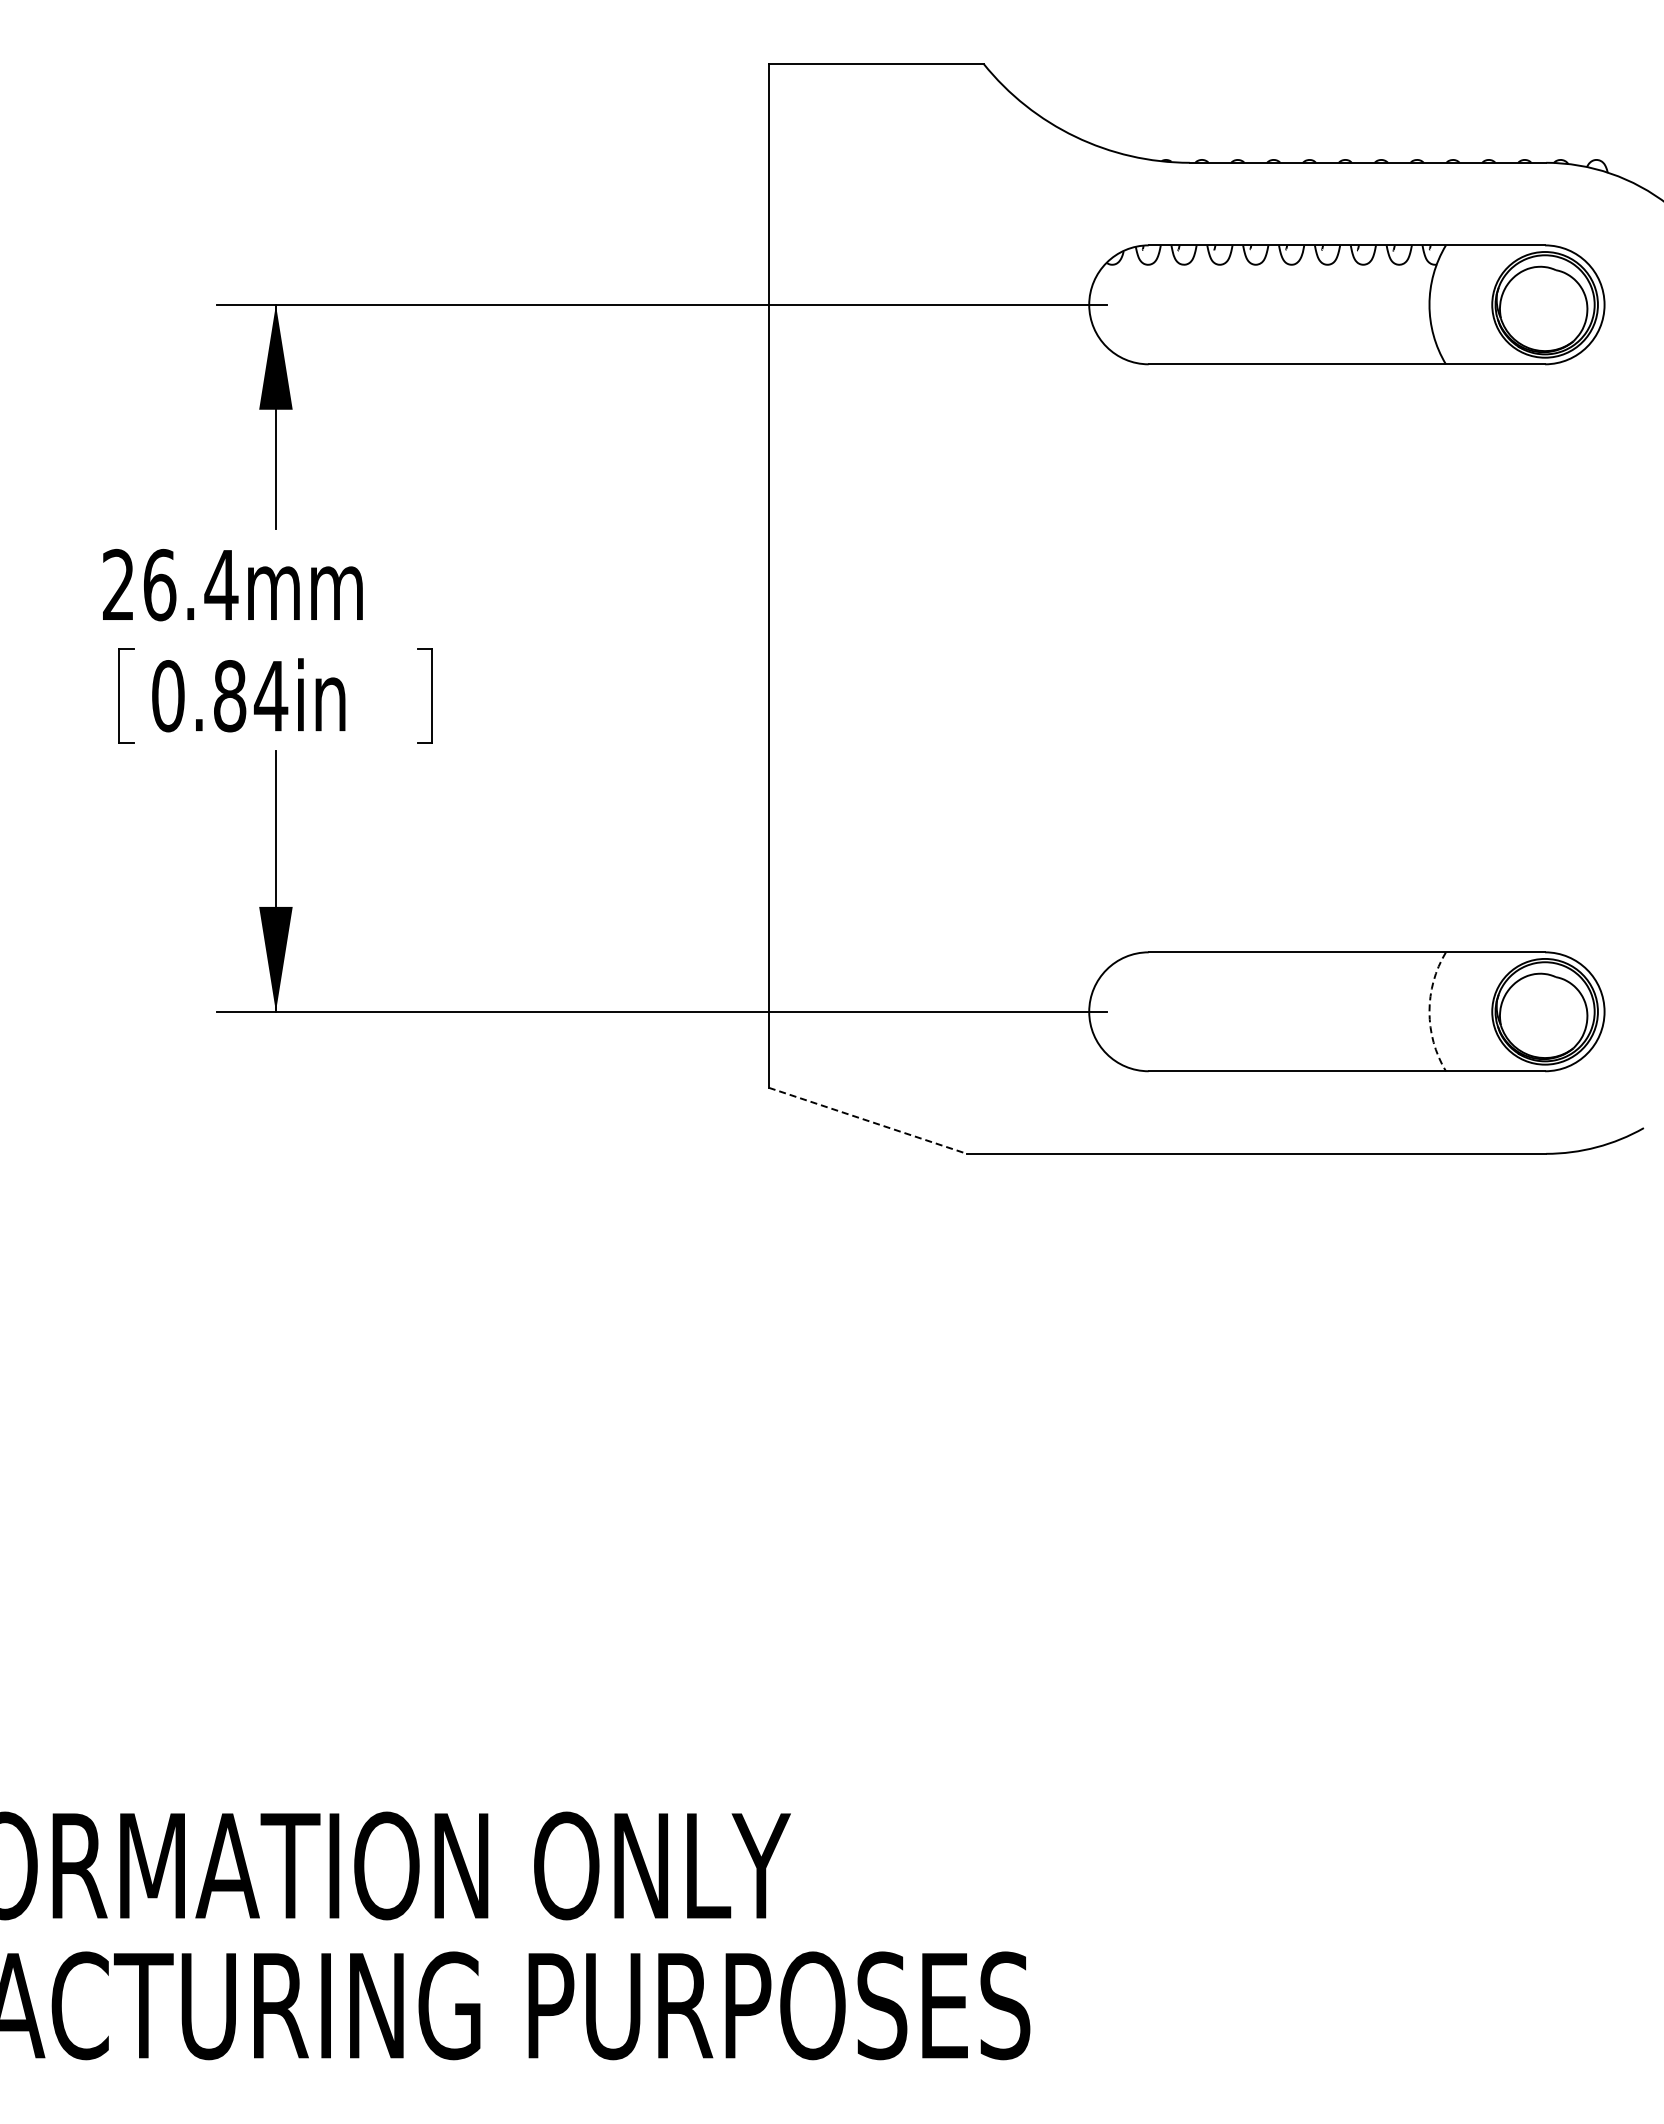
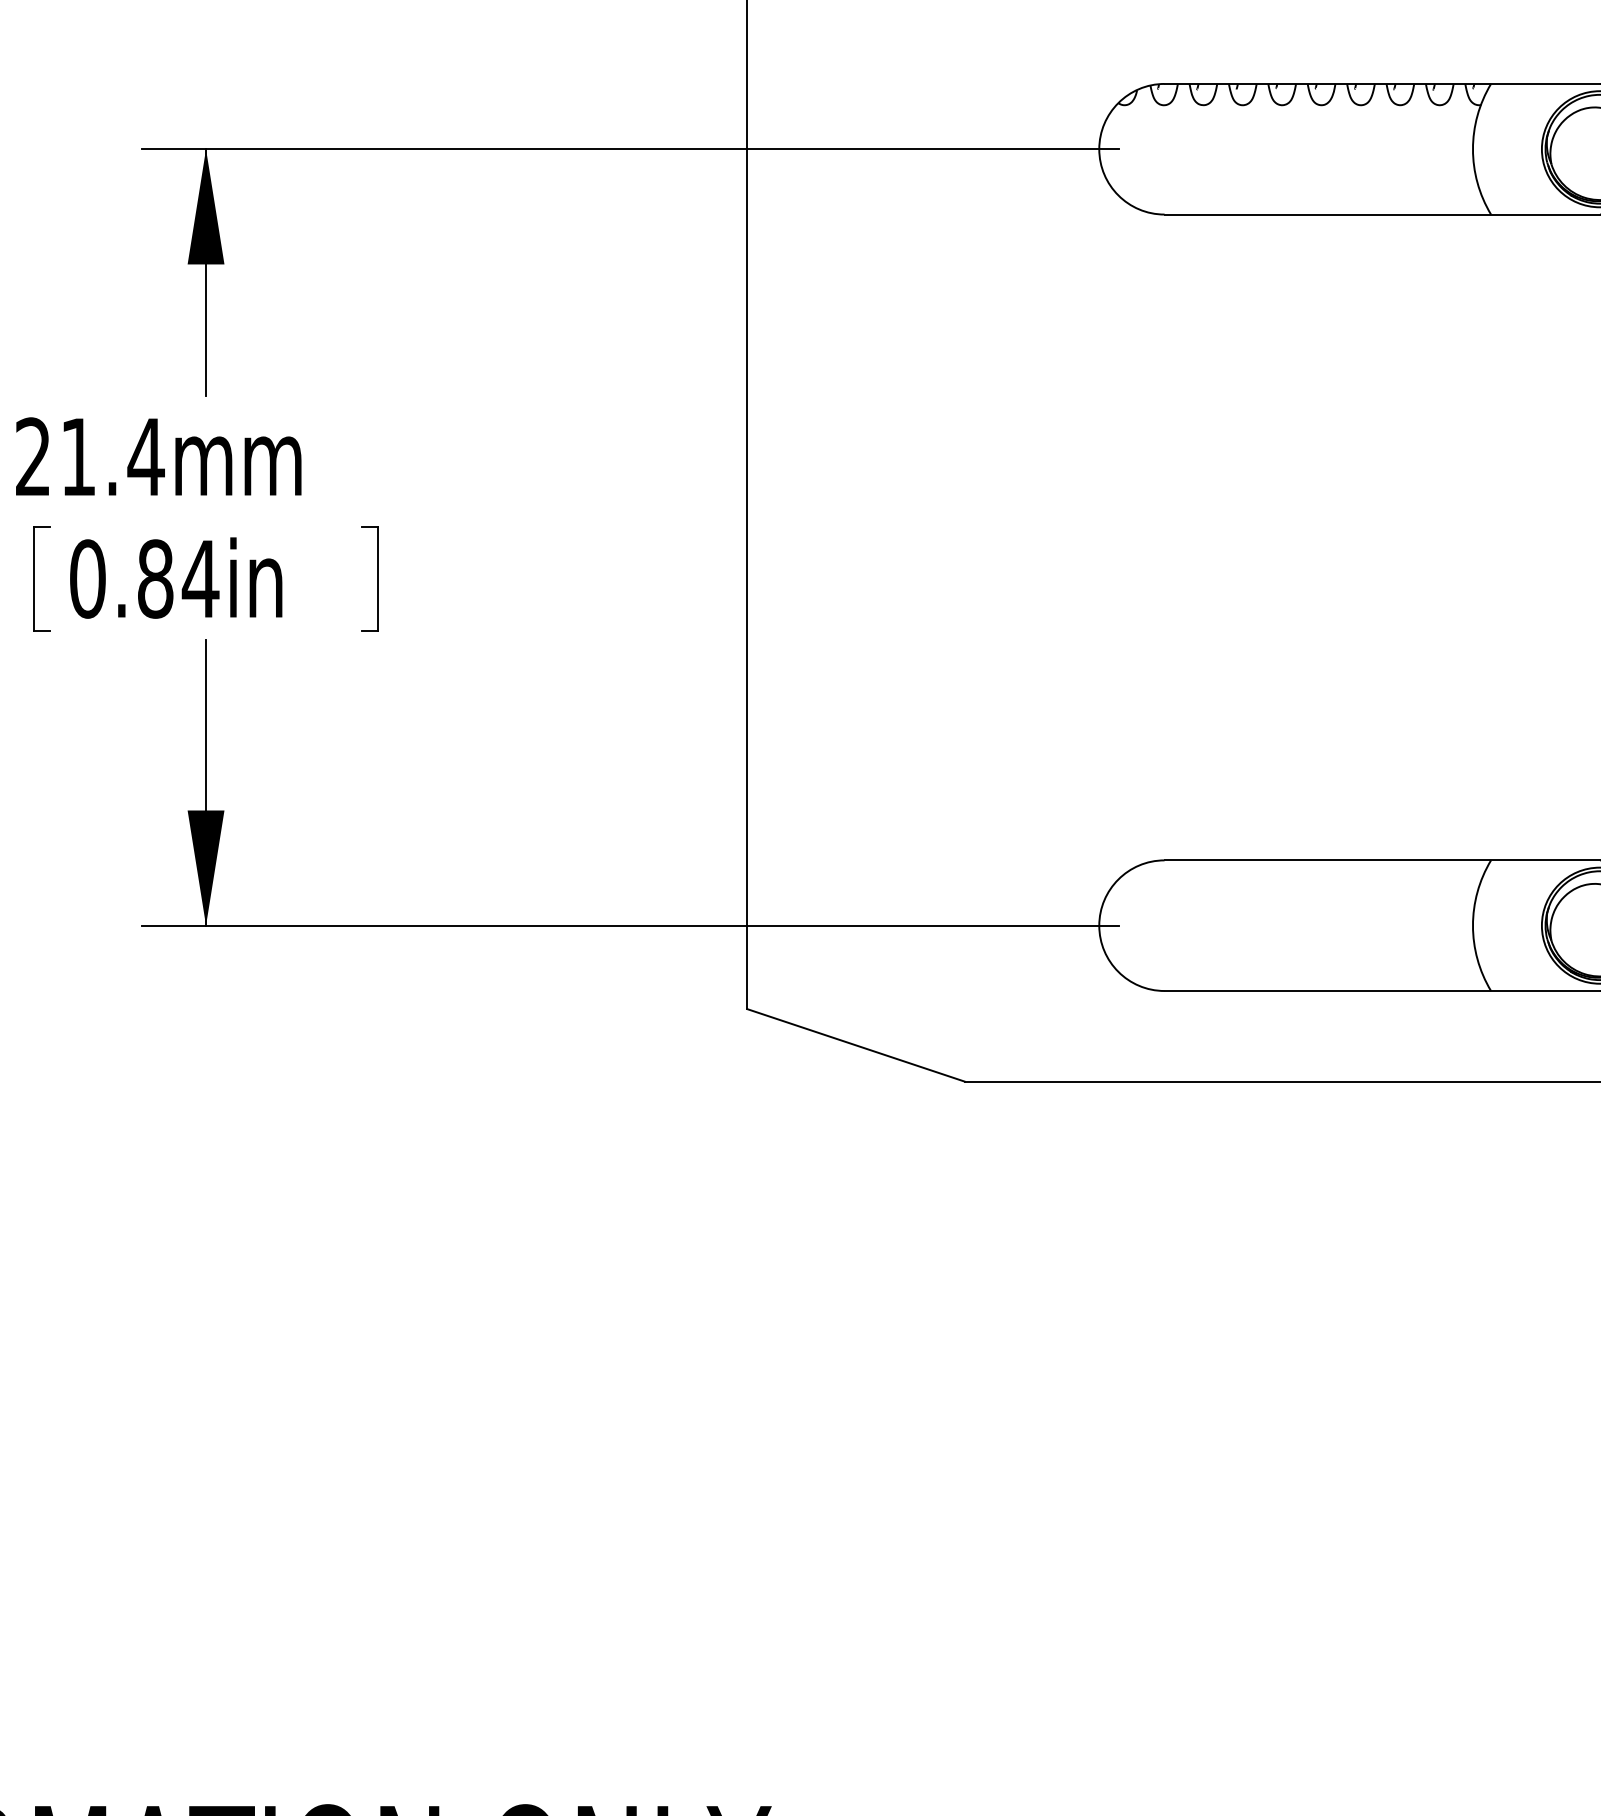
text: (159, 584) -> (78, 456), 26.4mm -> 21.4mm
arc: (1429, 1011) -> (1473, 925), dashed -> solid
line: (868, 1120) -> (856, 1045), dashed -> solid

